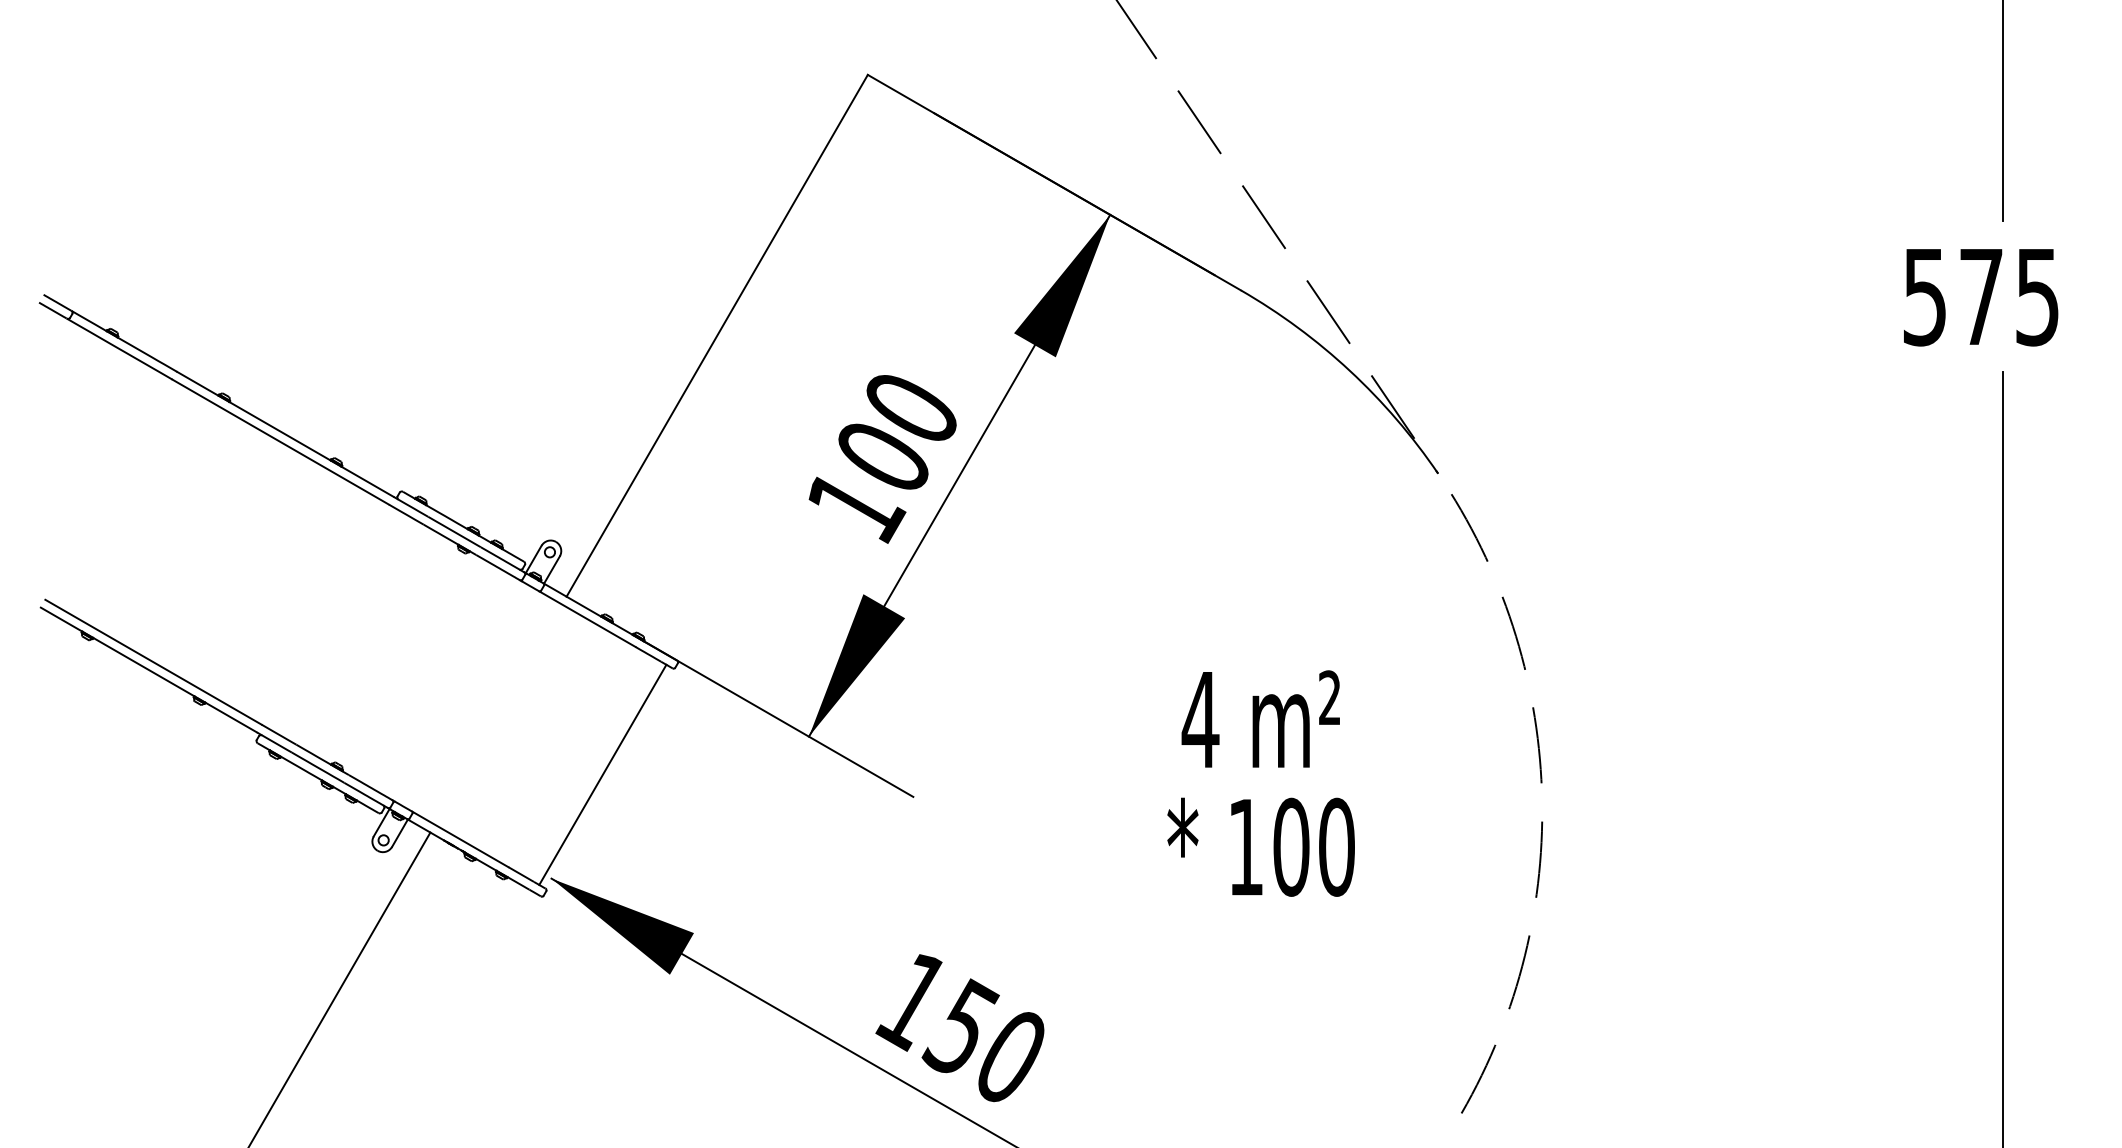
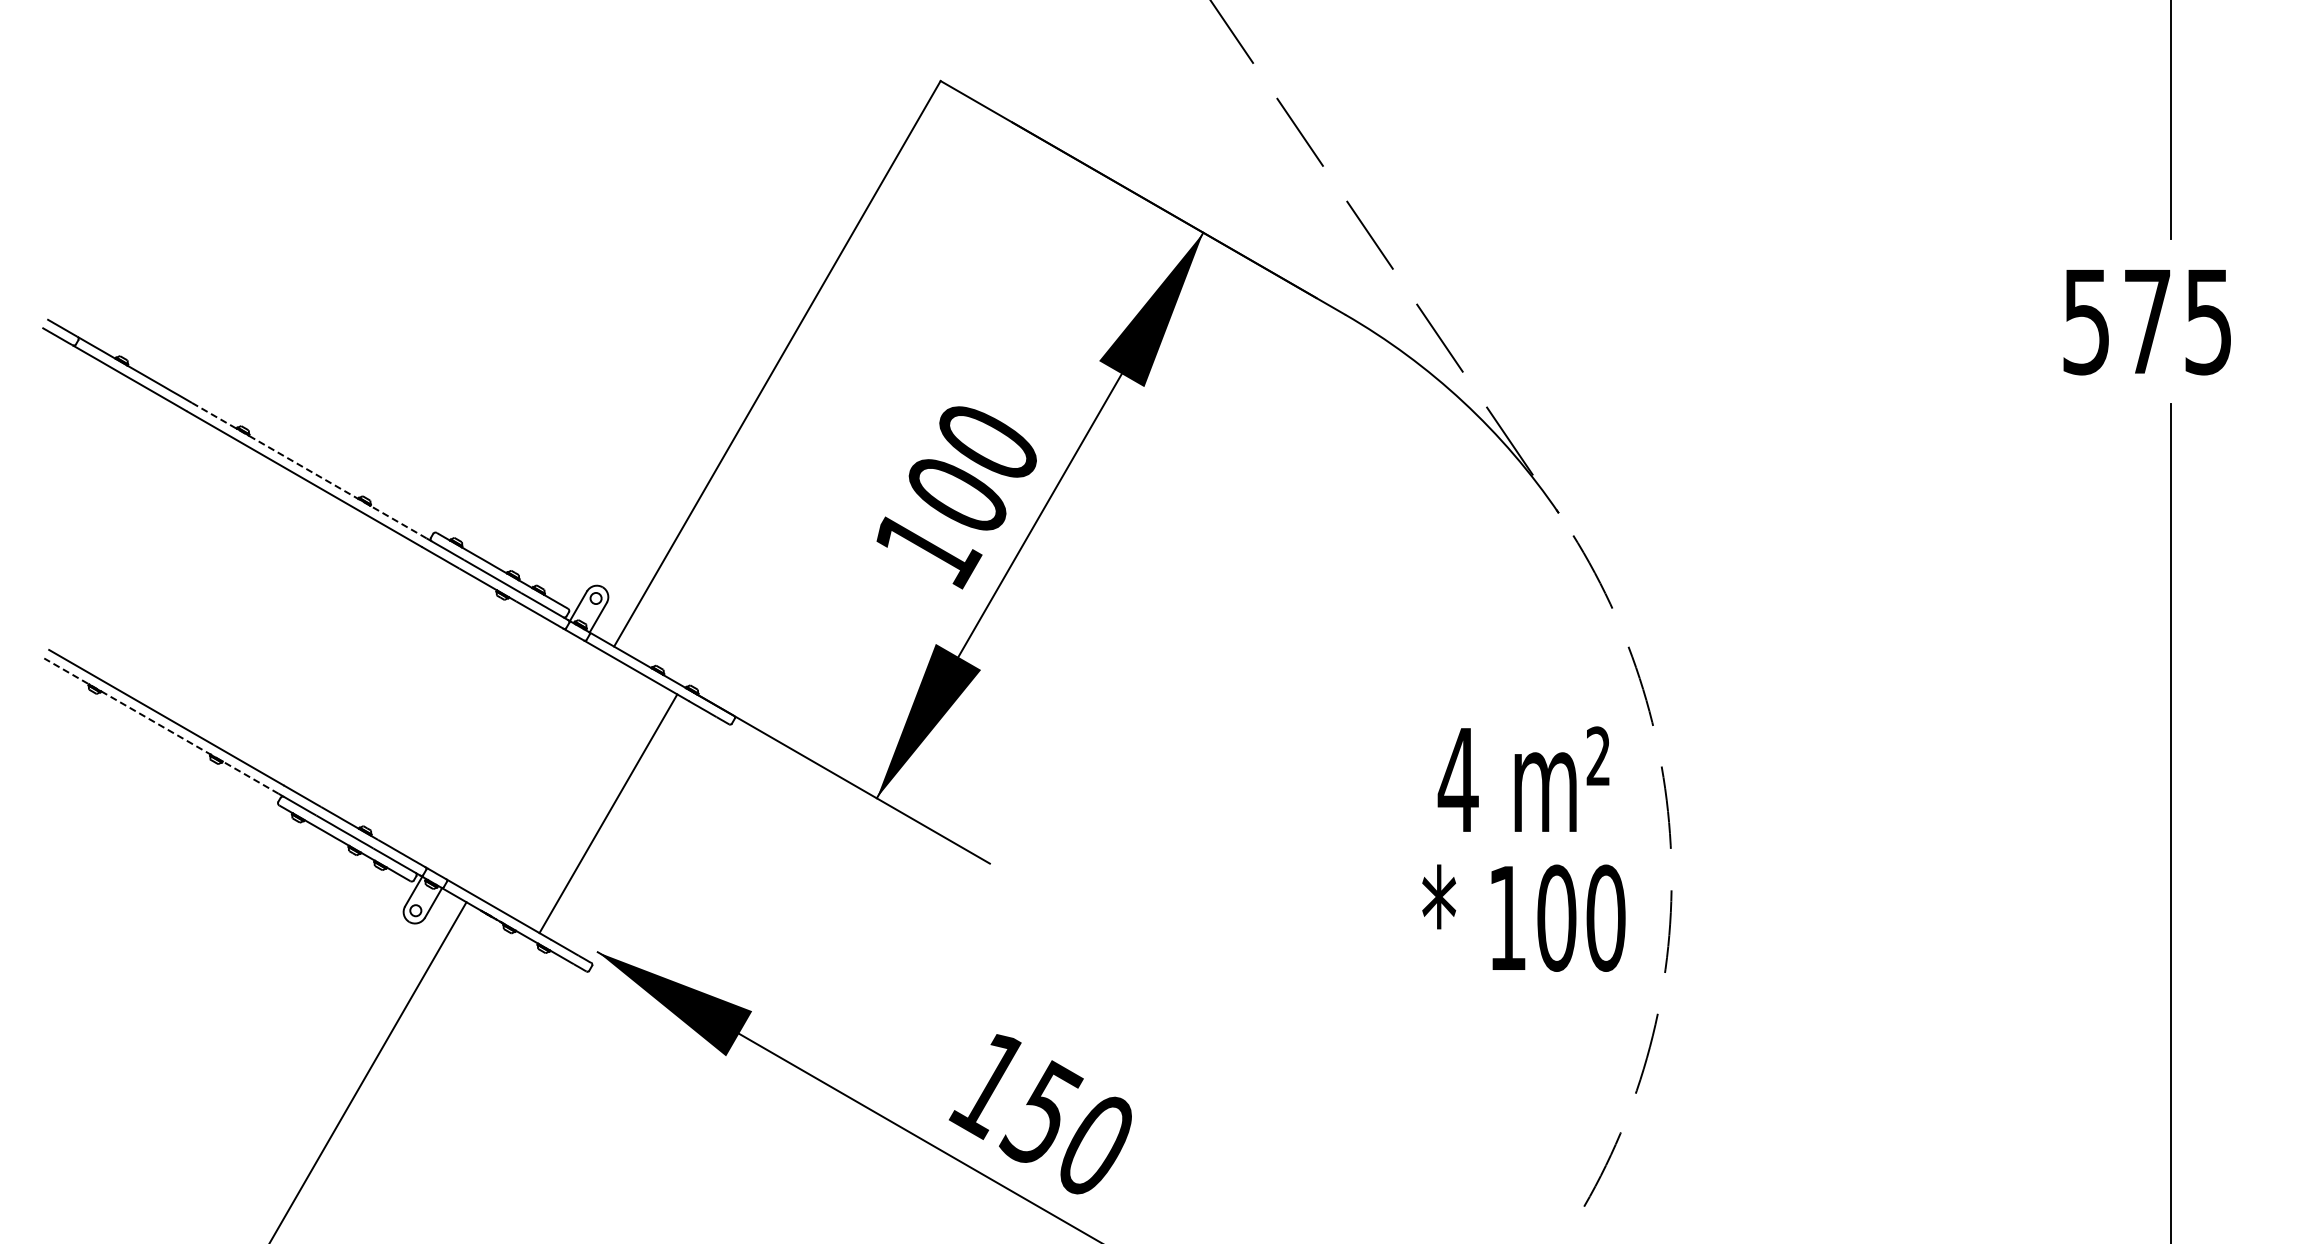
line: (285, 434) -> (309, 470), solid -> dashed
line: (149, 669) -> (161, 725), solid -> dashed
line: (602, 774) -> (608, 813), moved
text: (1260, 782) -> (1523, 848), moved

